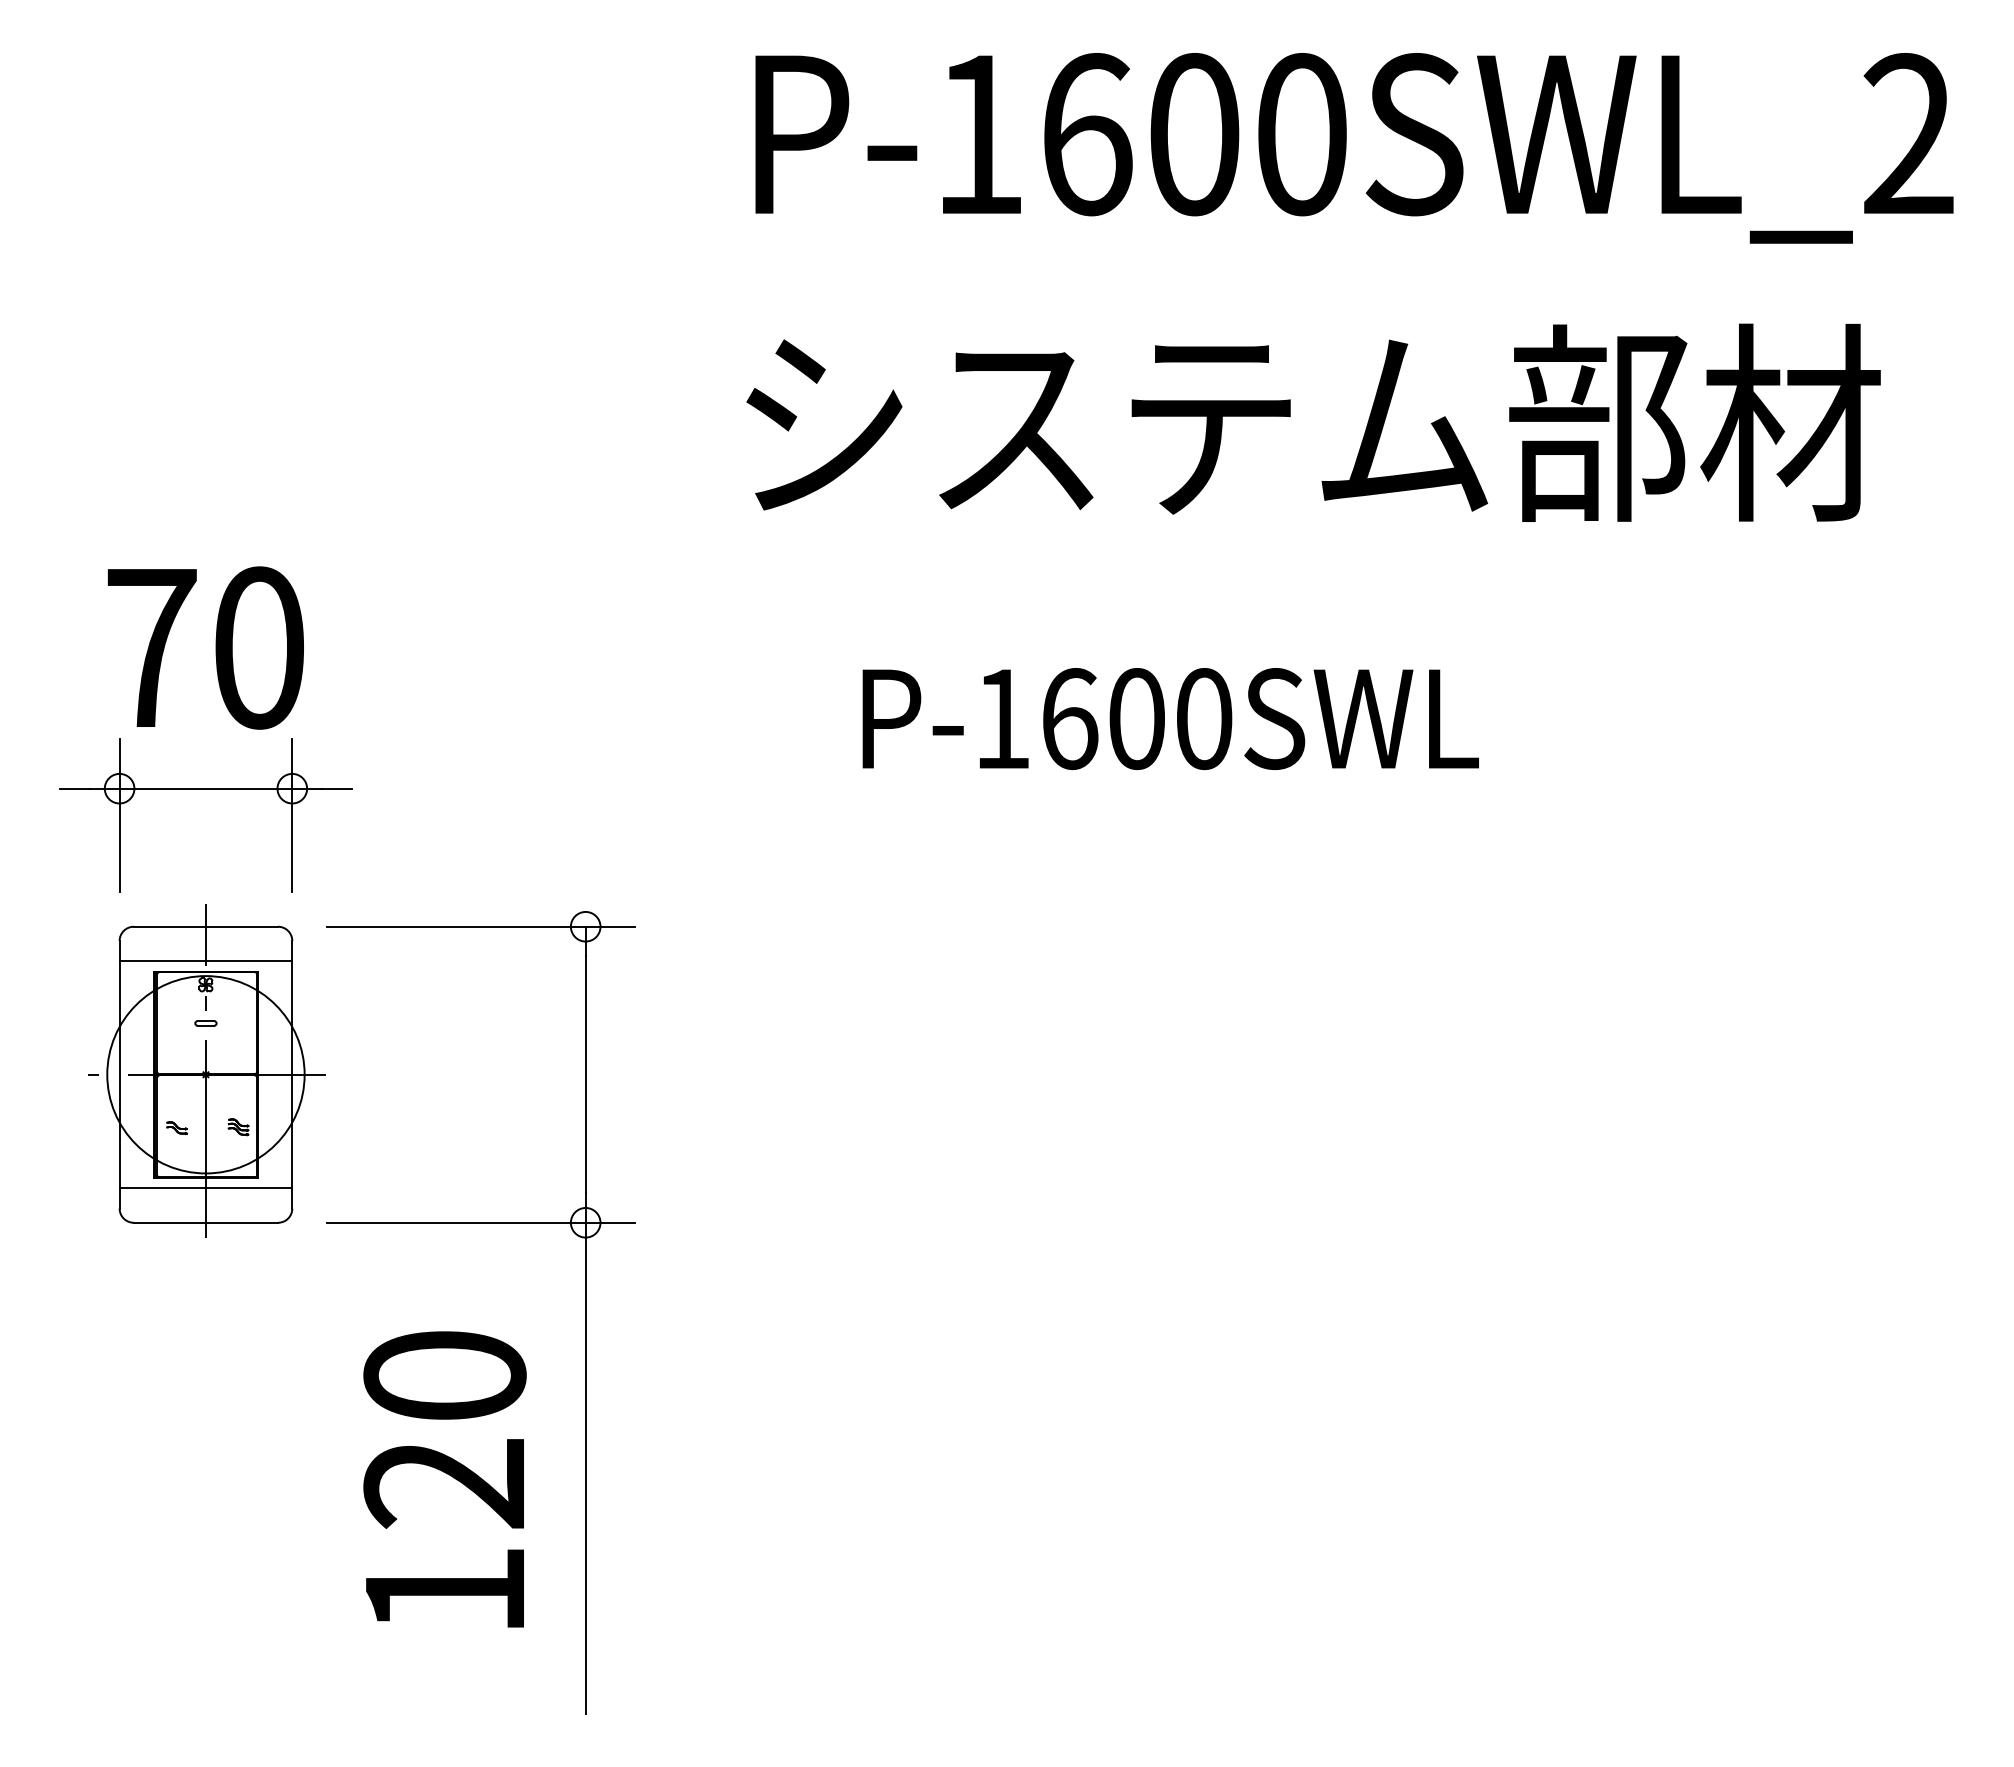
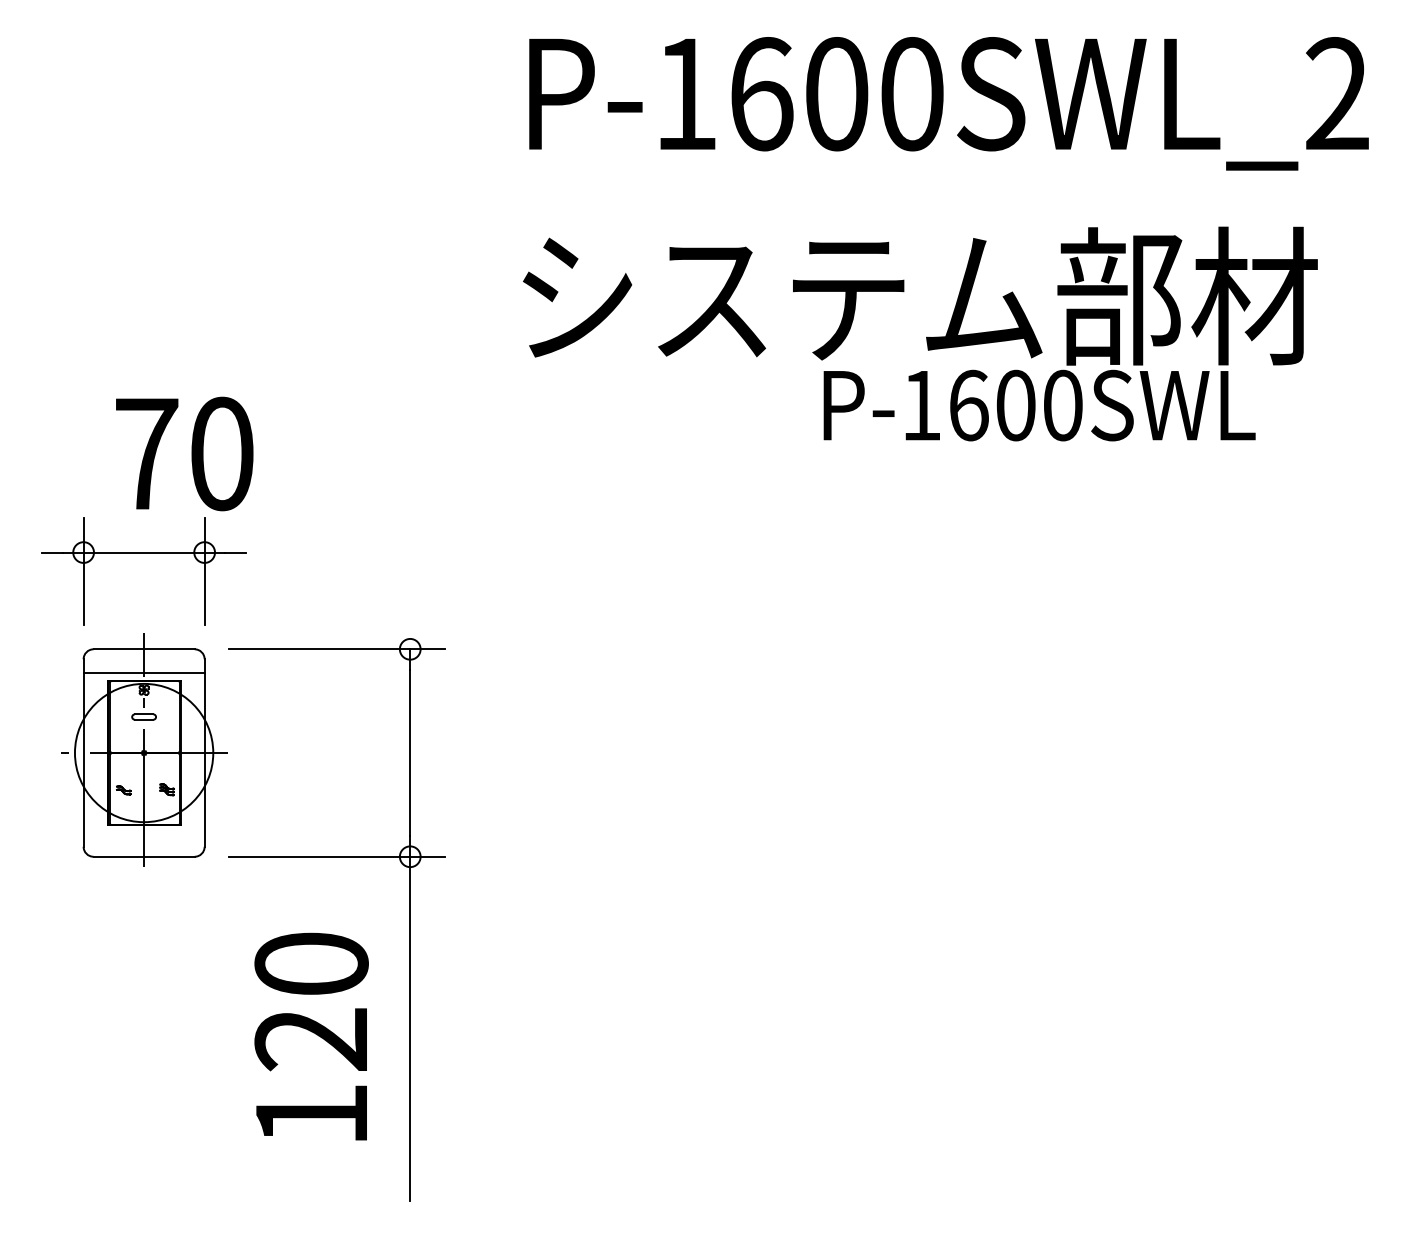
text: (205, 647) -> (184, 453), moved
text: (1170, 718) -> (1039, 405), moved
part: (205, 1023) -> (143, 717), size x1.6
line: (205, 1188) -> (143, 832), removed

